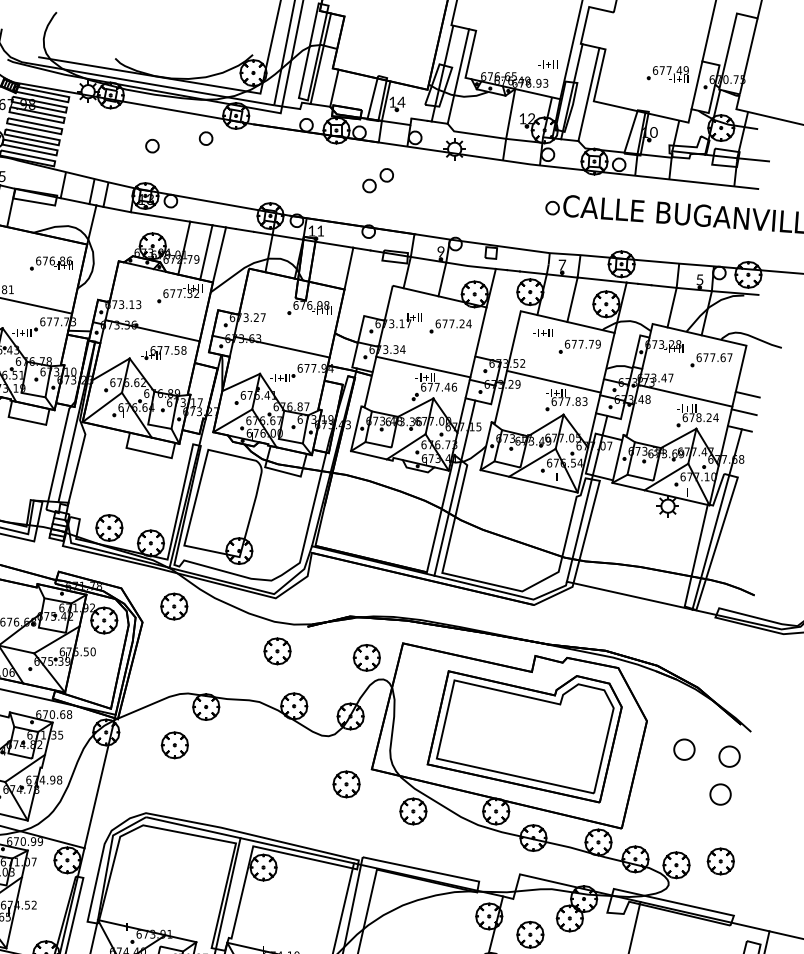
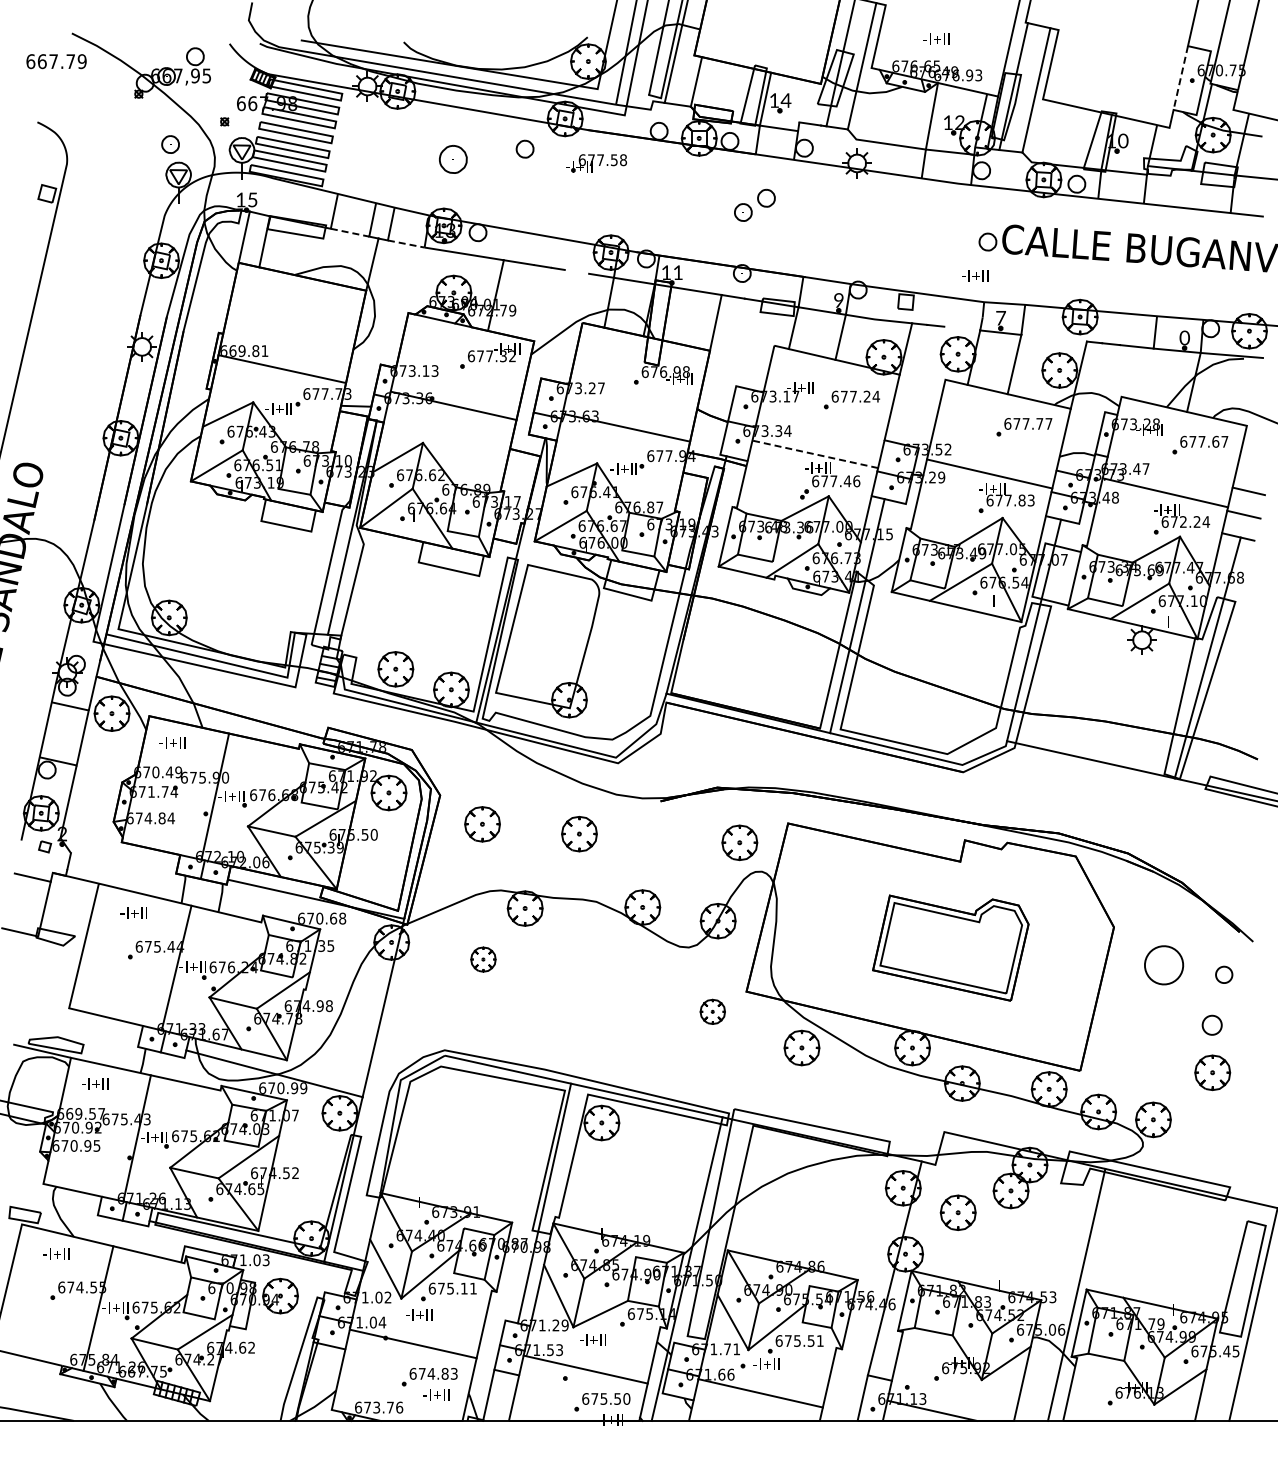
text: (547, 63) -> (936, 38), moved
part: (667, 74) -> (1141, 63), removed
line: (696, 85) -> (1180, 78), solid -> dashed
part: (152, 145) -> (453, 158), size x1.6
line: (75, 200) -> (350, 232), solid -> dashed
line: (117, 209) -> (406, 244), solid -> dashed
line: (244, 230) -> (576, 271), removed
line: (206, 251) -> (525, 300), removed
line: (219, 254) -> (542, 304), removed
part: (51, 263) -> (318, 315), removed
line: (533, 272) -> (962, 328), removed
line: (601, 279) -> (1053, 337), removed
text: (699, 279) -> (1184, 337), 5 -> 0
line: (672, 307) -> (1147, 374), removed
text: (543, 332) -> (975, 275), moved
text: (597, 343) -> (1048, 423), 677.79 -> 677.77
part: (163, 352) -> (596, 163), moved
line: (422, 367) -> (814, 454), solid -> dashed
text: (698, 417) -> (1183, 521), 678.24 -> 672.24
part: (174, 606) -> (482, 824), moved
part: (277, 651) -> (579, 834), moved
part: (524, 736) -> (950, 947), size x0.6
part: (174, 745) -> (483, 959), size x0.7
part: (684, 749) -> (1163, 965), size x1.4
part: (728, 756) -> (1223, 974), size x0.6
part: (346, 784) -> (712, 1011), size x0.7
part: (719, 793) -> (1211, 1024), size x0.7
part: (720, 861) -> (1212, 1072), moved

